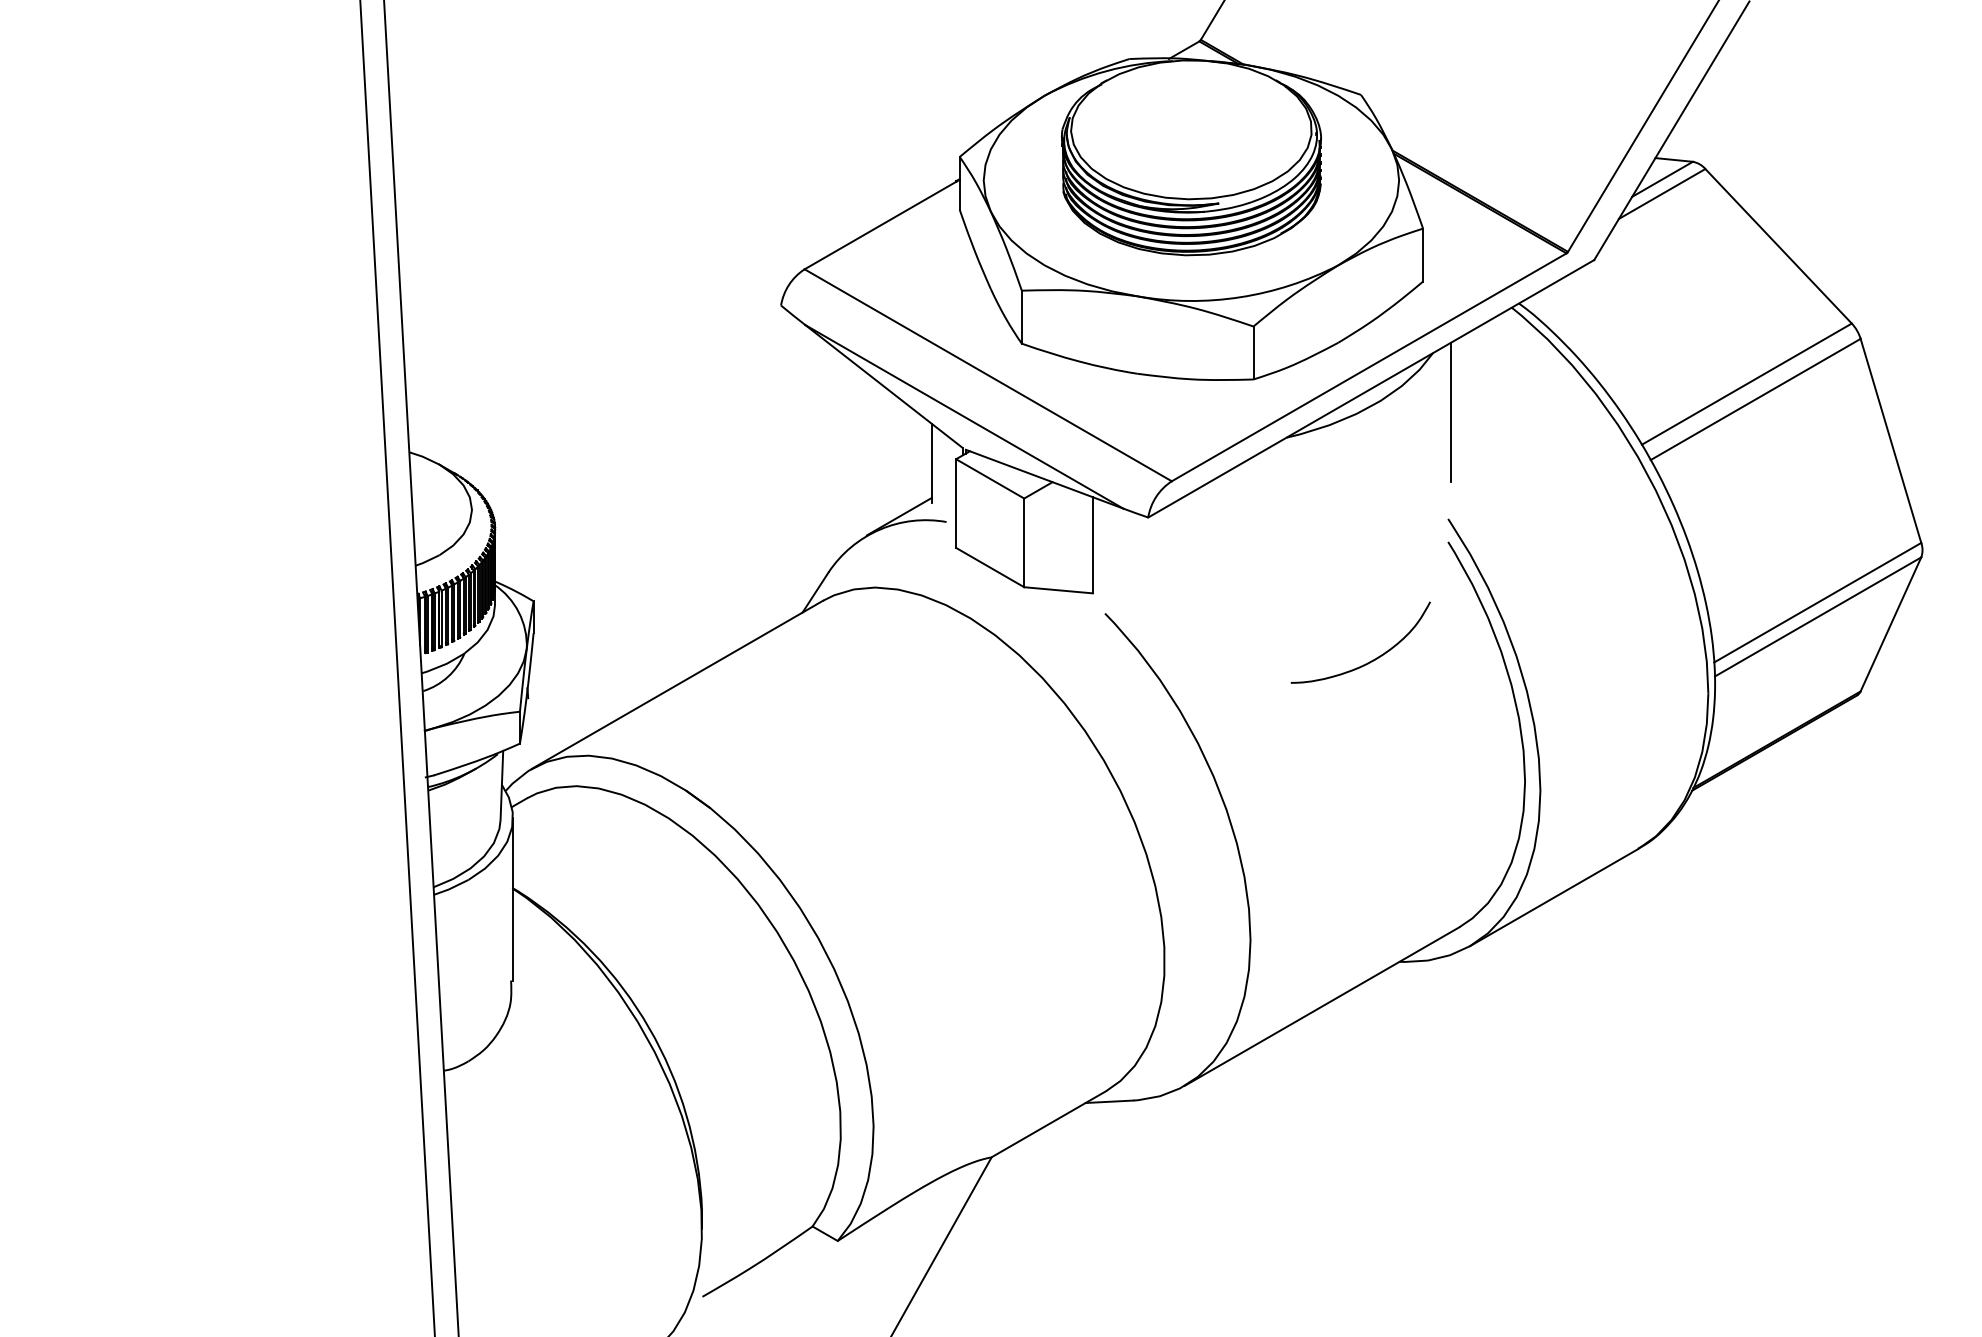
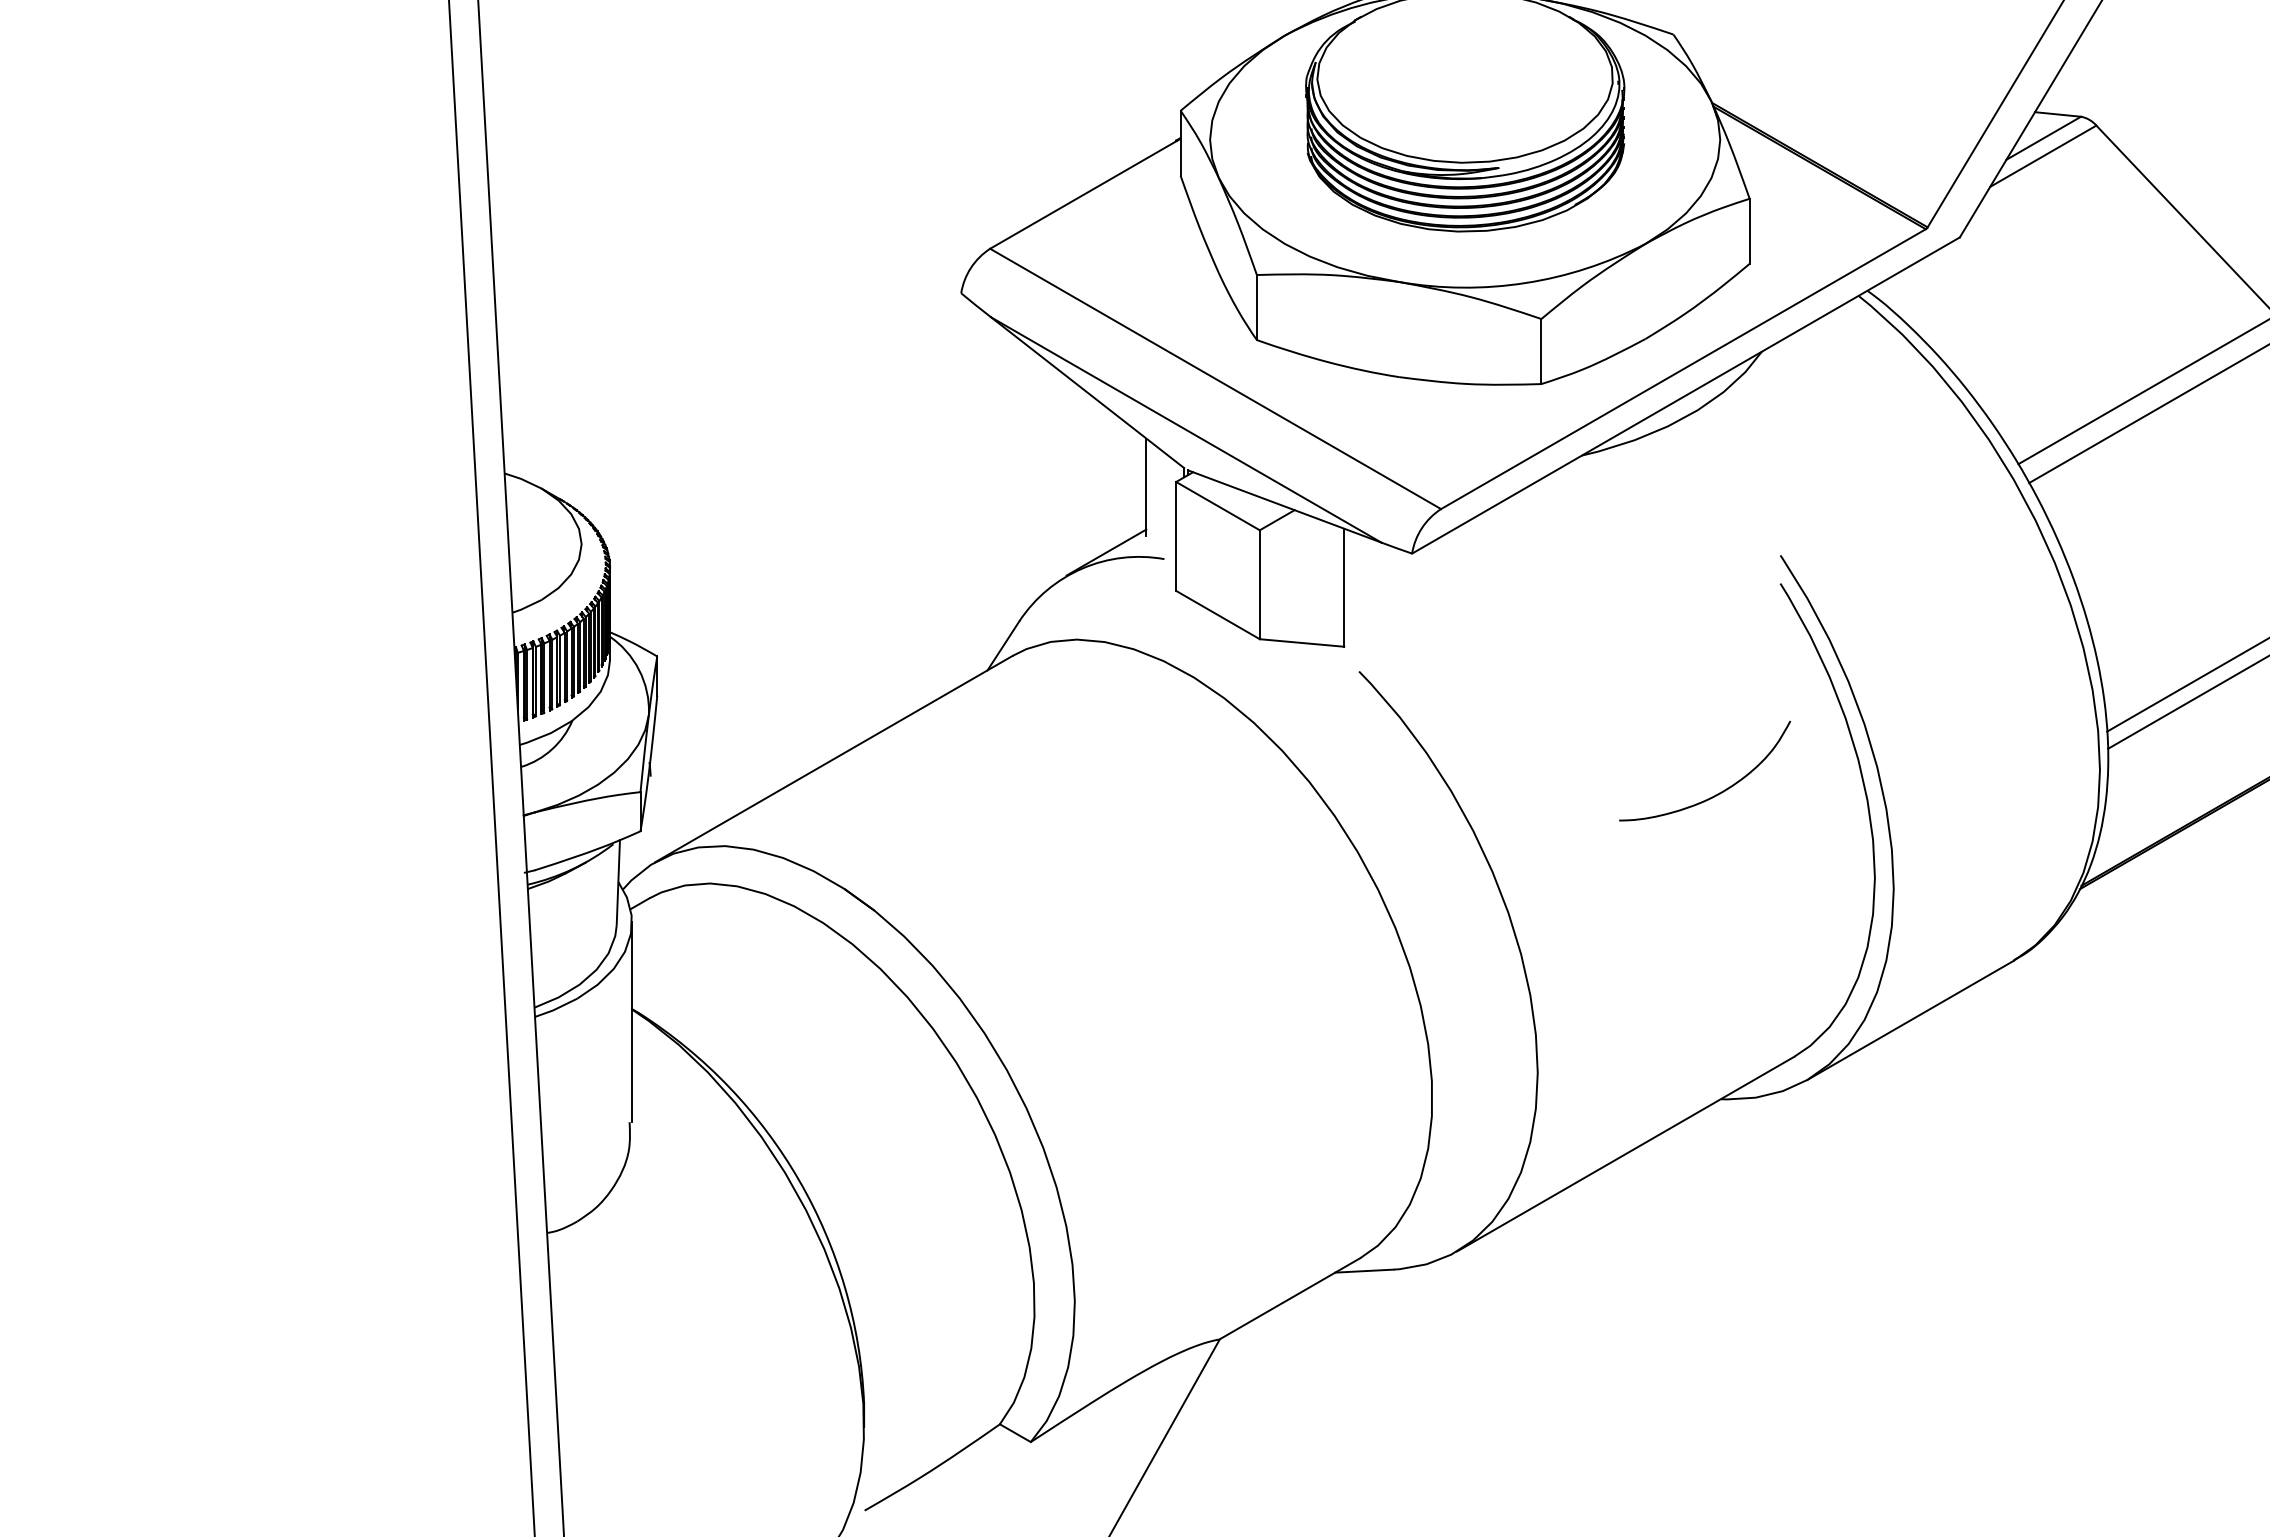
line: (1451, 411) -> (1784, 423), removed
curve: (1369, 661) -> (1715, 794), moved

